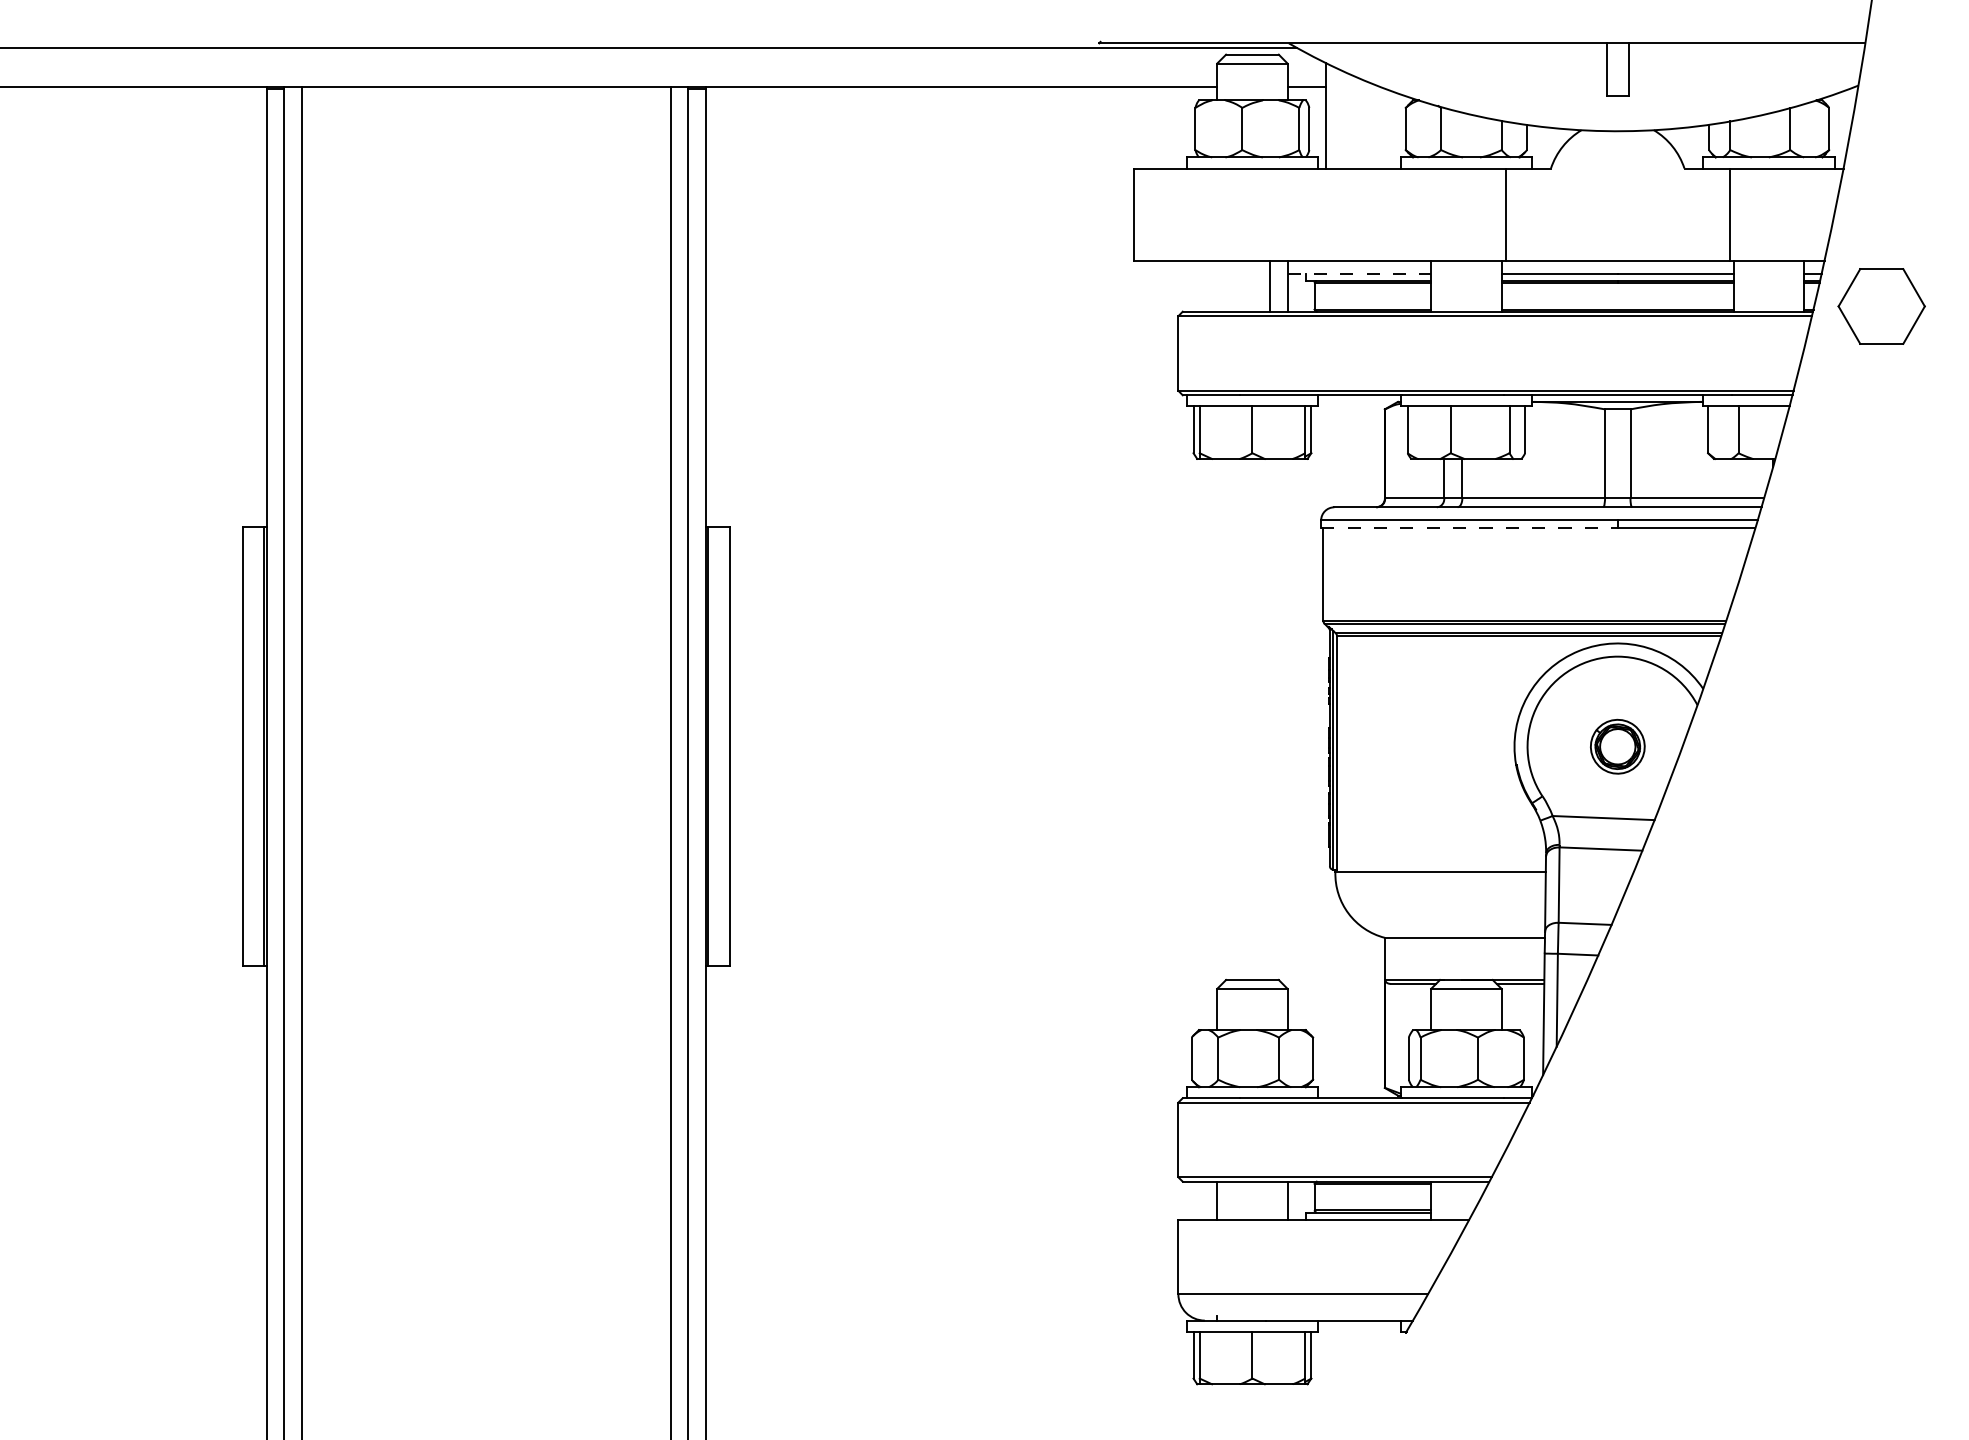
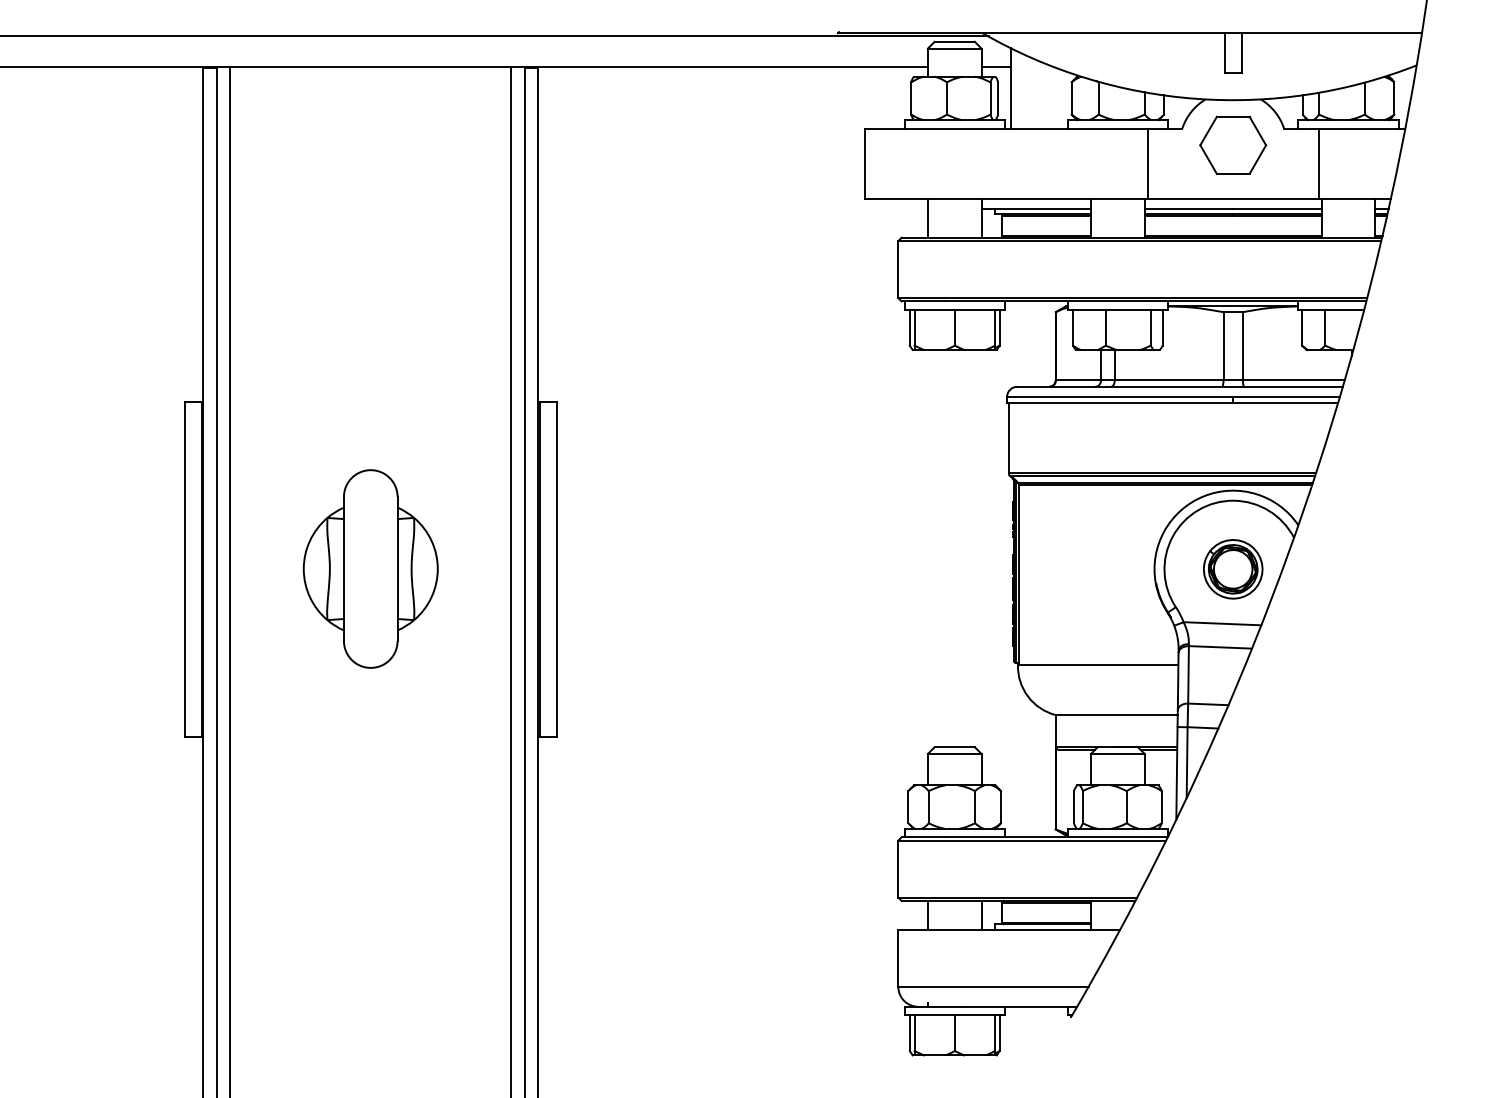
line: (1359, 274) -> (1036, 209), dashed -> solid
line: (1270, 285) -> (928, 217), moved
part: (1881, 306) -> (1233, 145), moved
line: (1469, 527) -> (1120, 402), dashed -> solid
part: (486, 745) -> (370, 568), added
part: (1617, 746) -> (1233, 569), size x1.43

